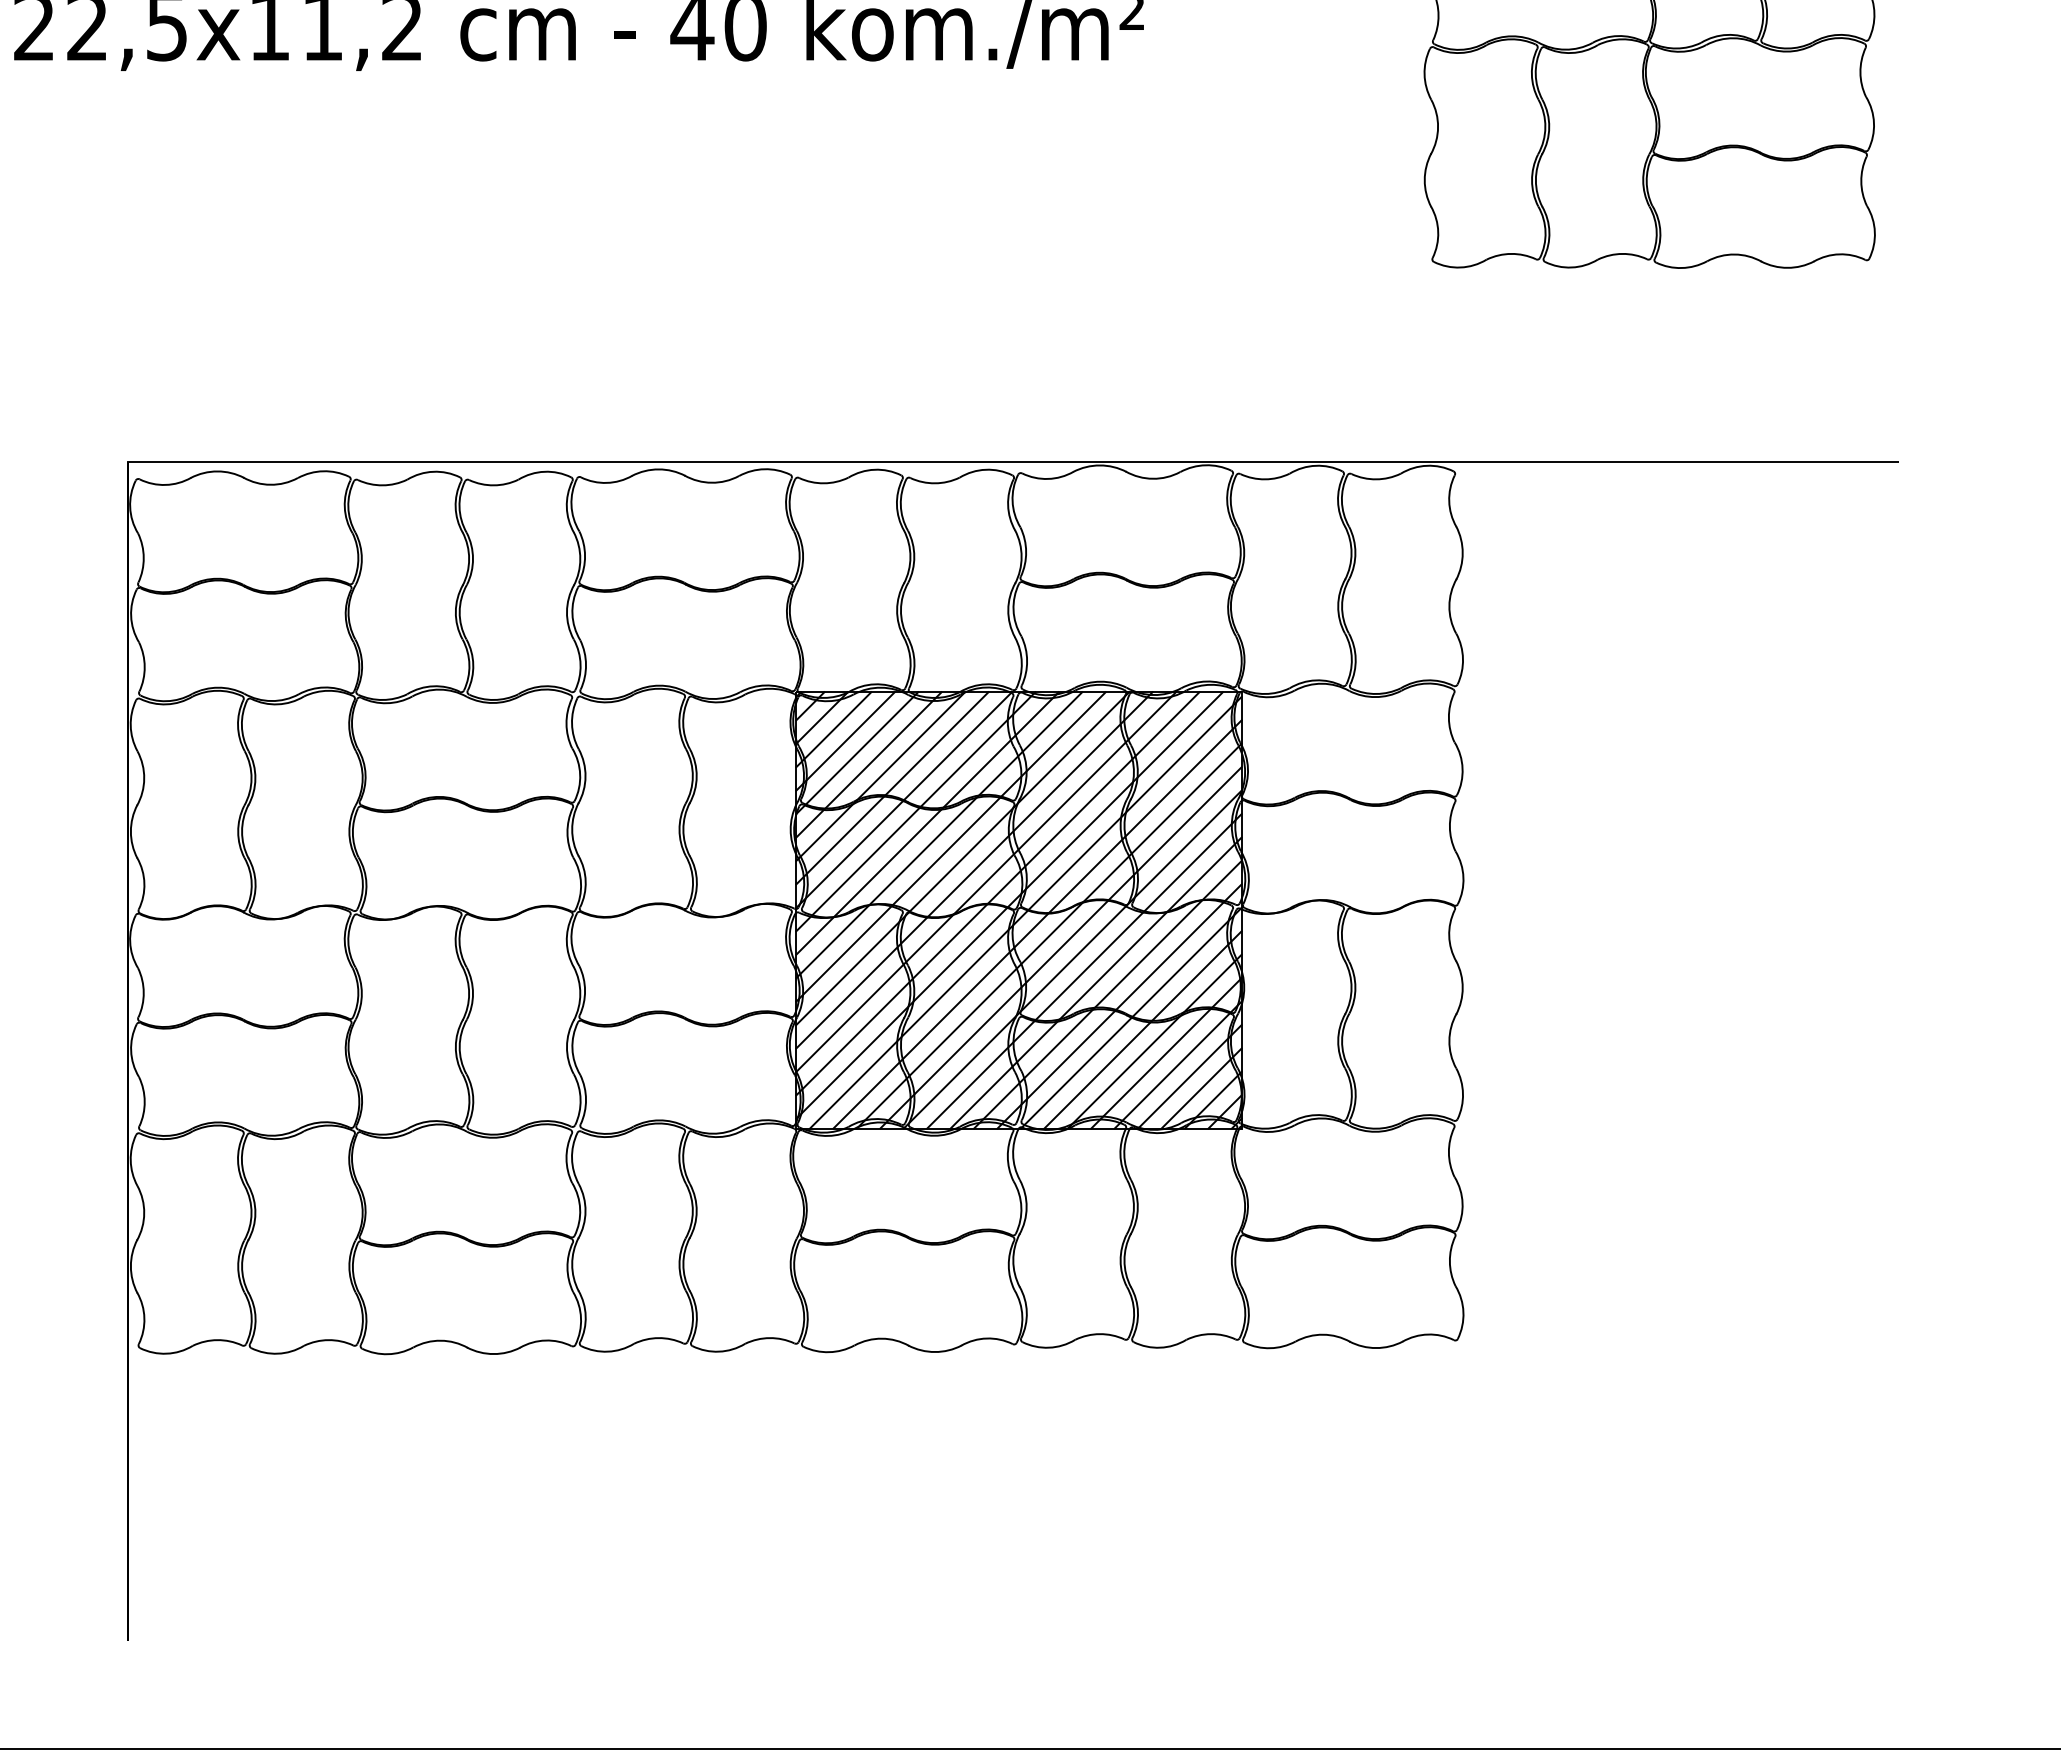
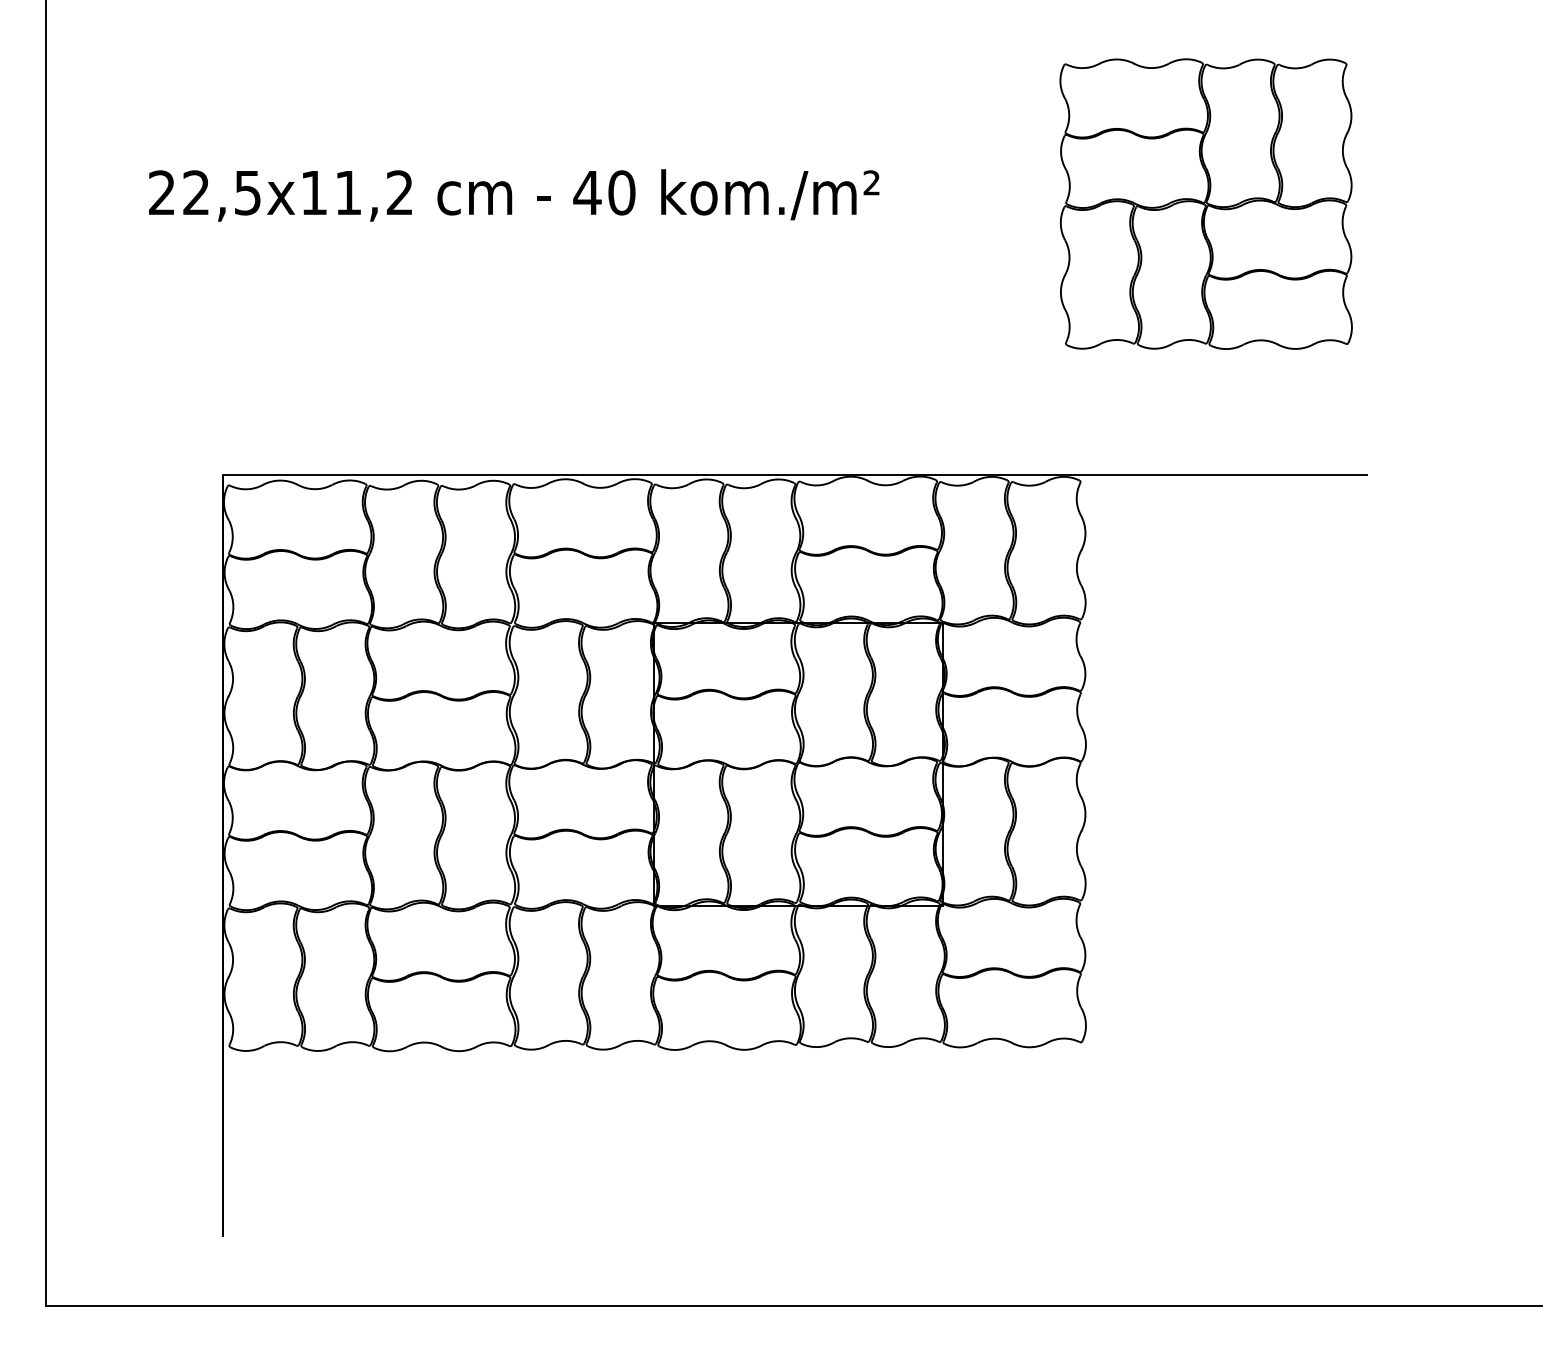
hatch: (1018, 909) -> (798, 763), removed

